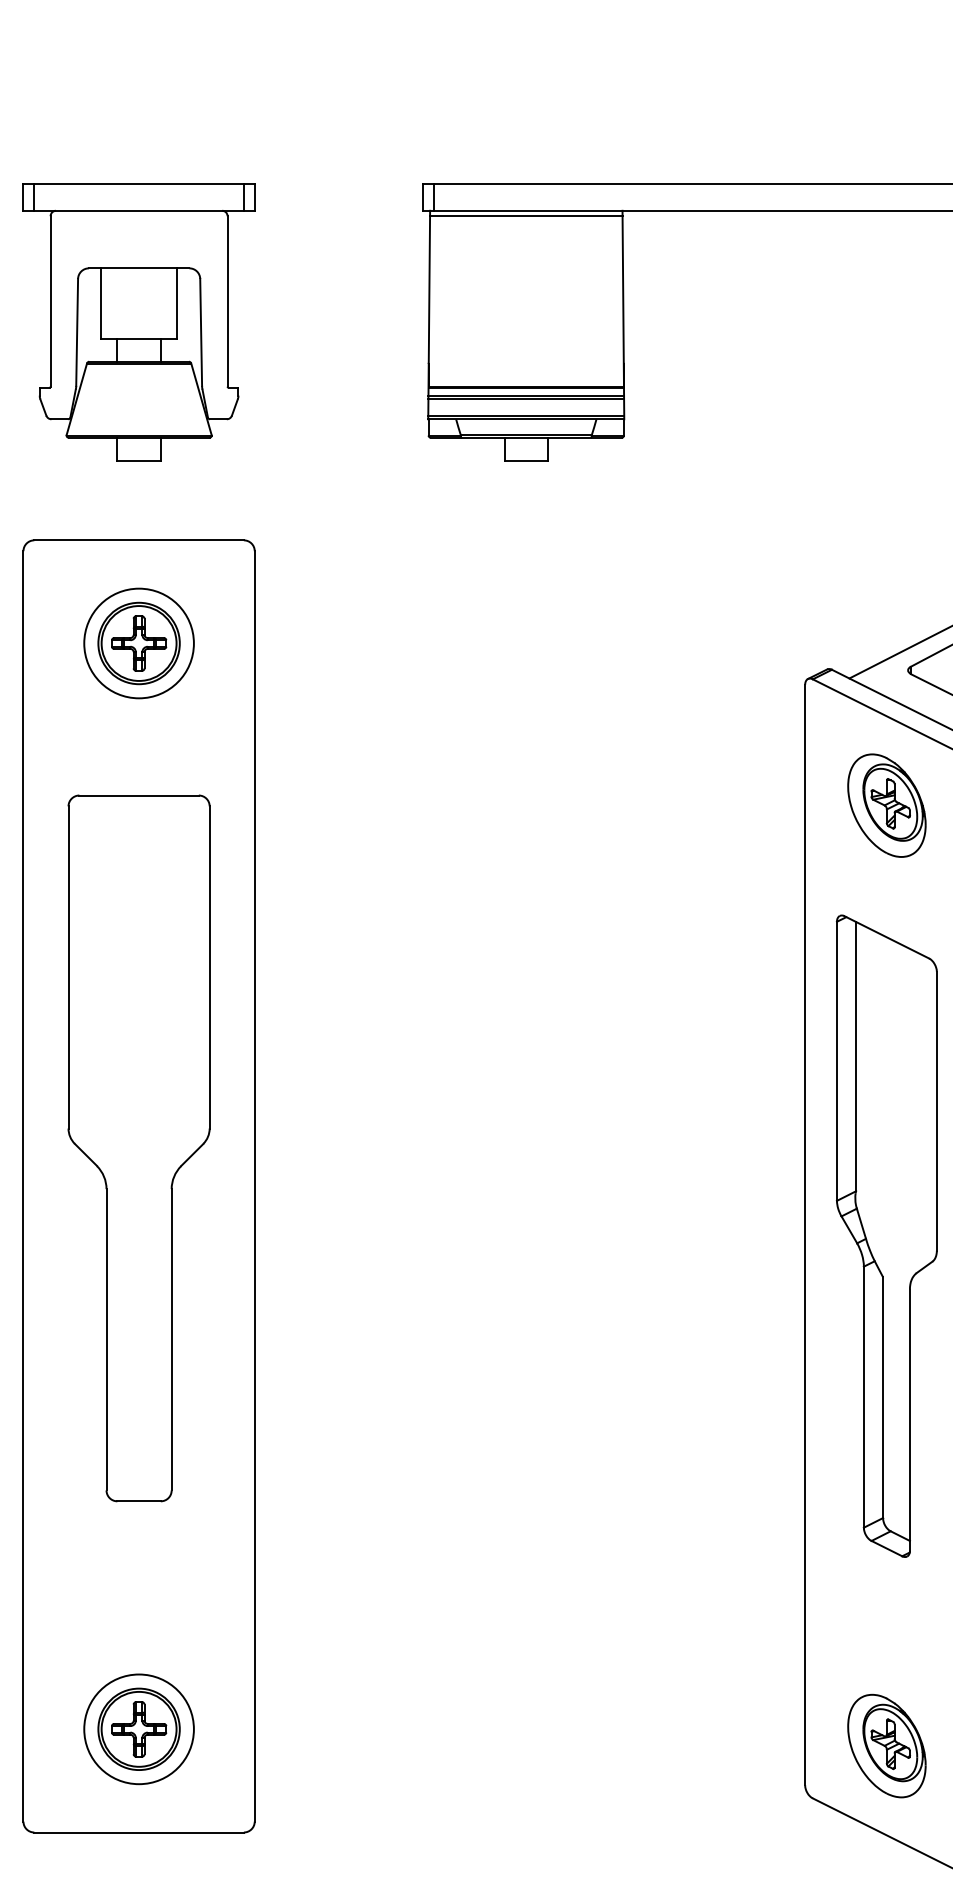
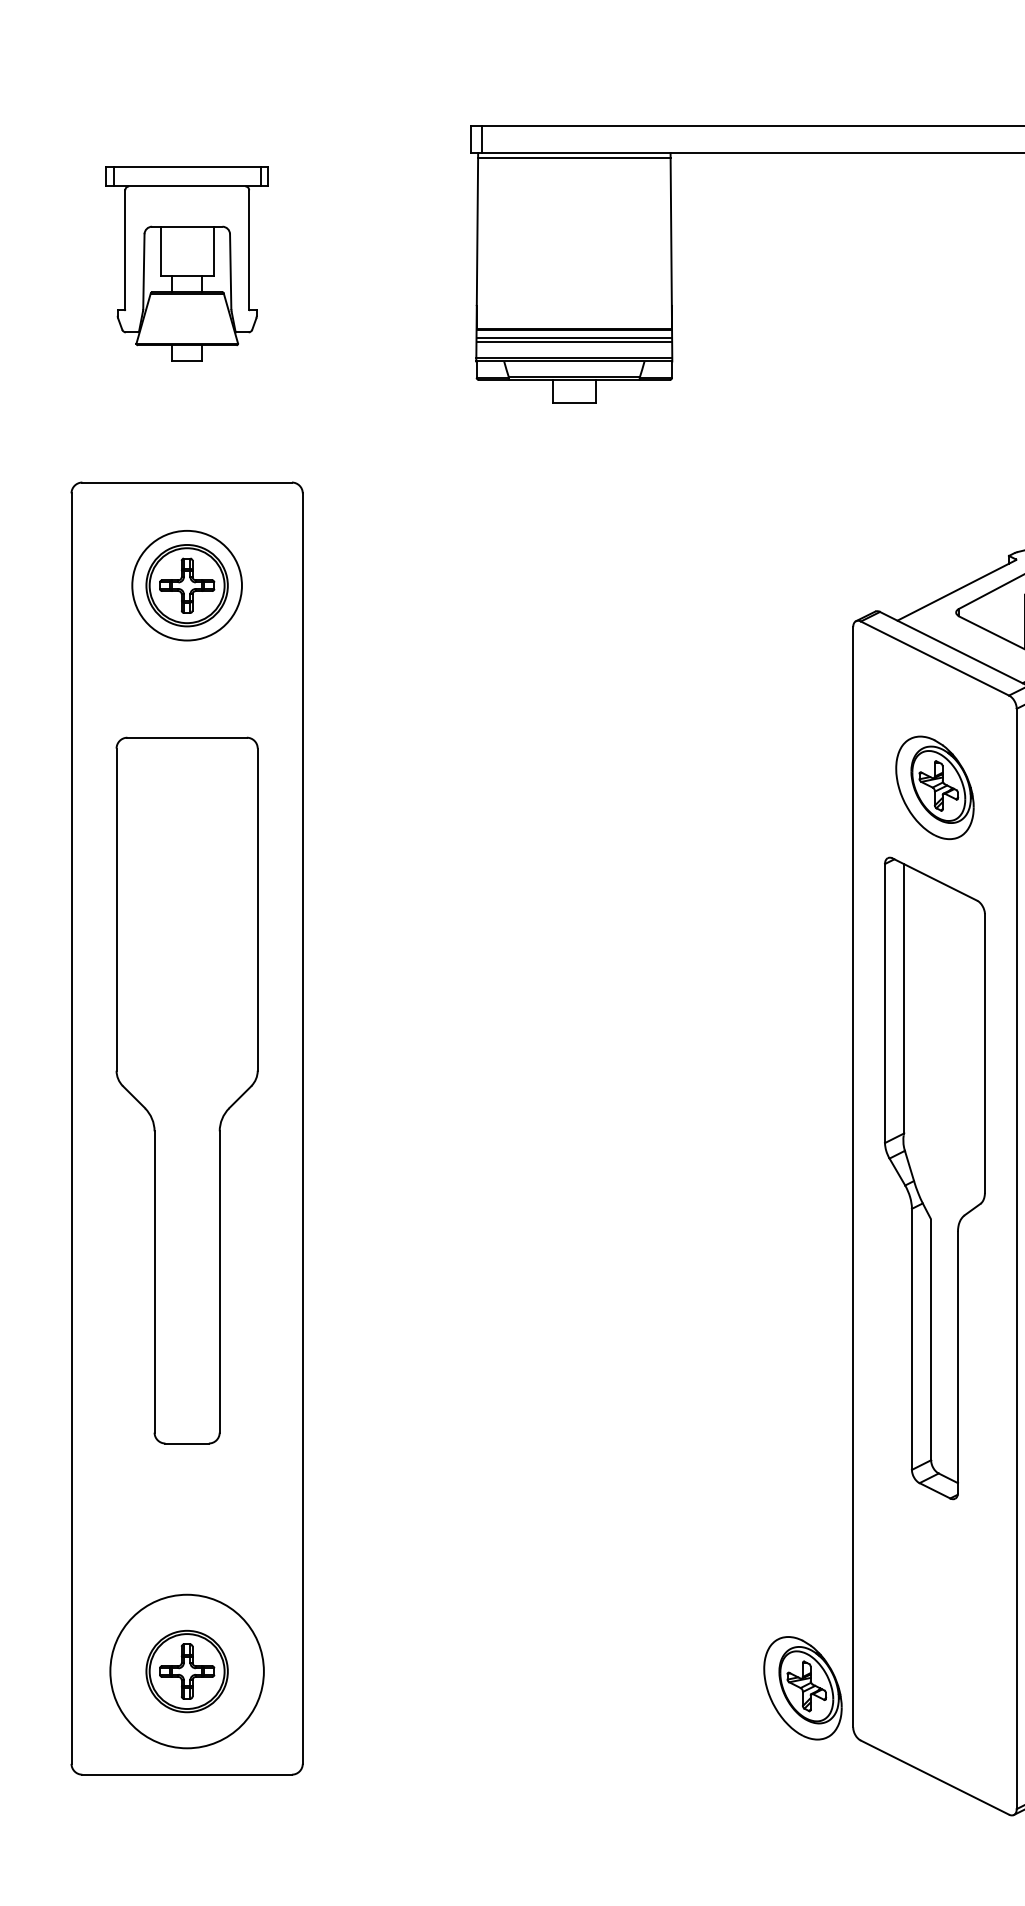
part: (139, 322) -> (187, 264), size x0.7
part: (886, 805) -> (934, 787), moved
circle: (138, 1729) -> (186, 1671), size x1.4
part: (886, 1746) -> (802, 1688), moved

